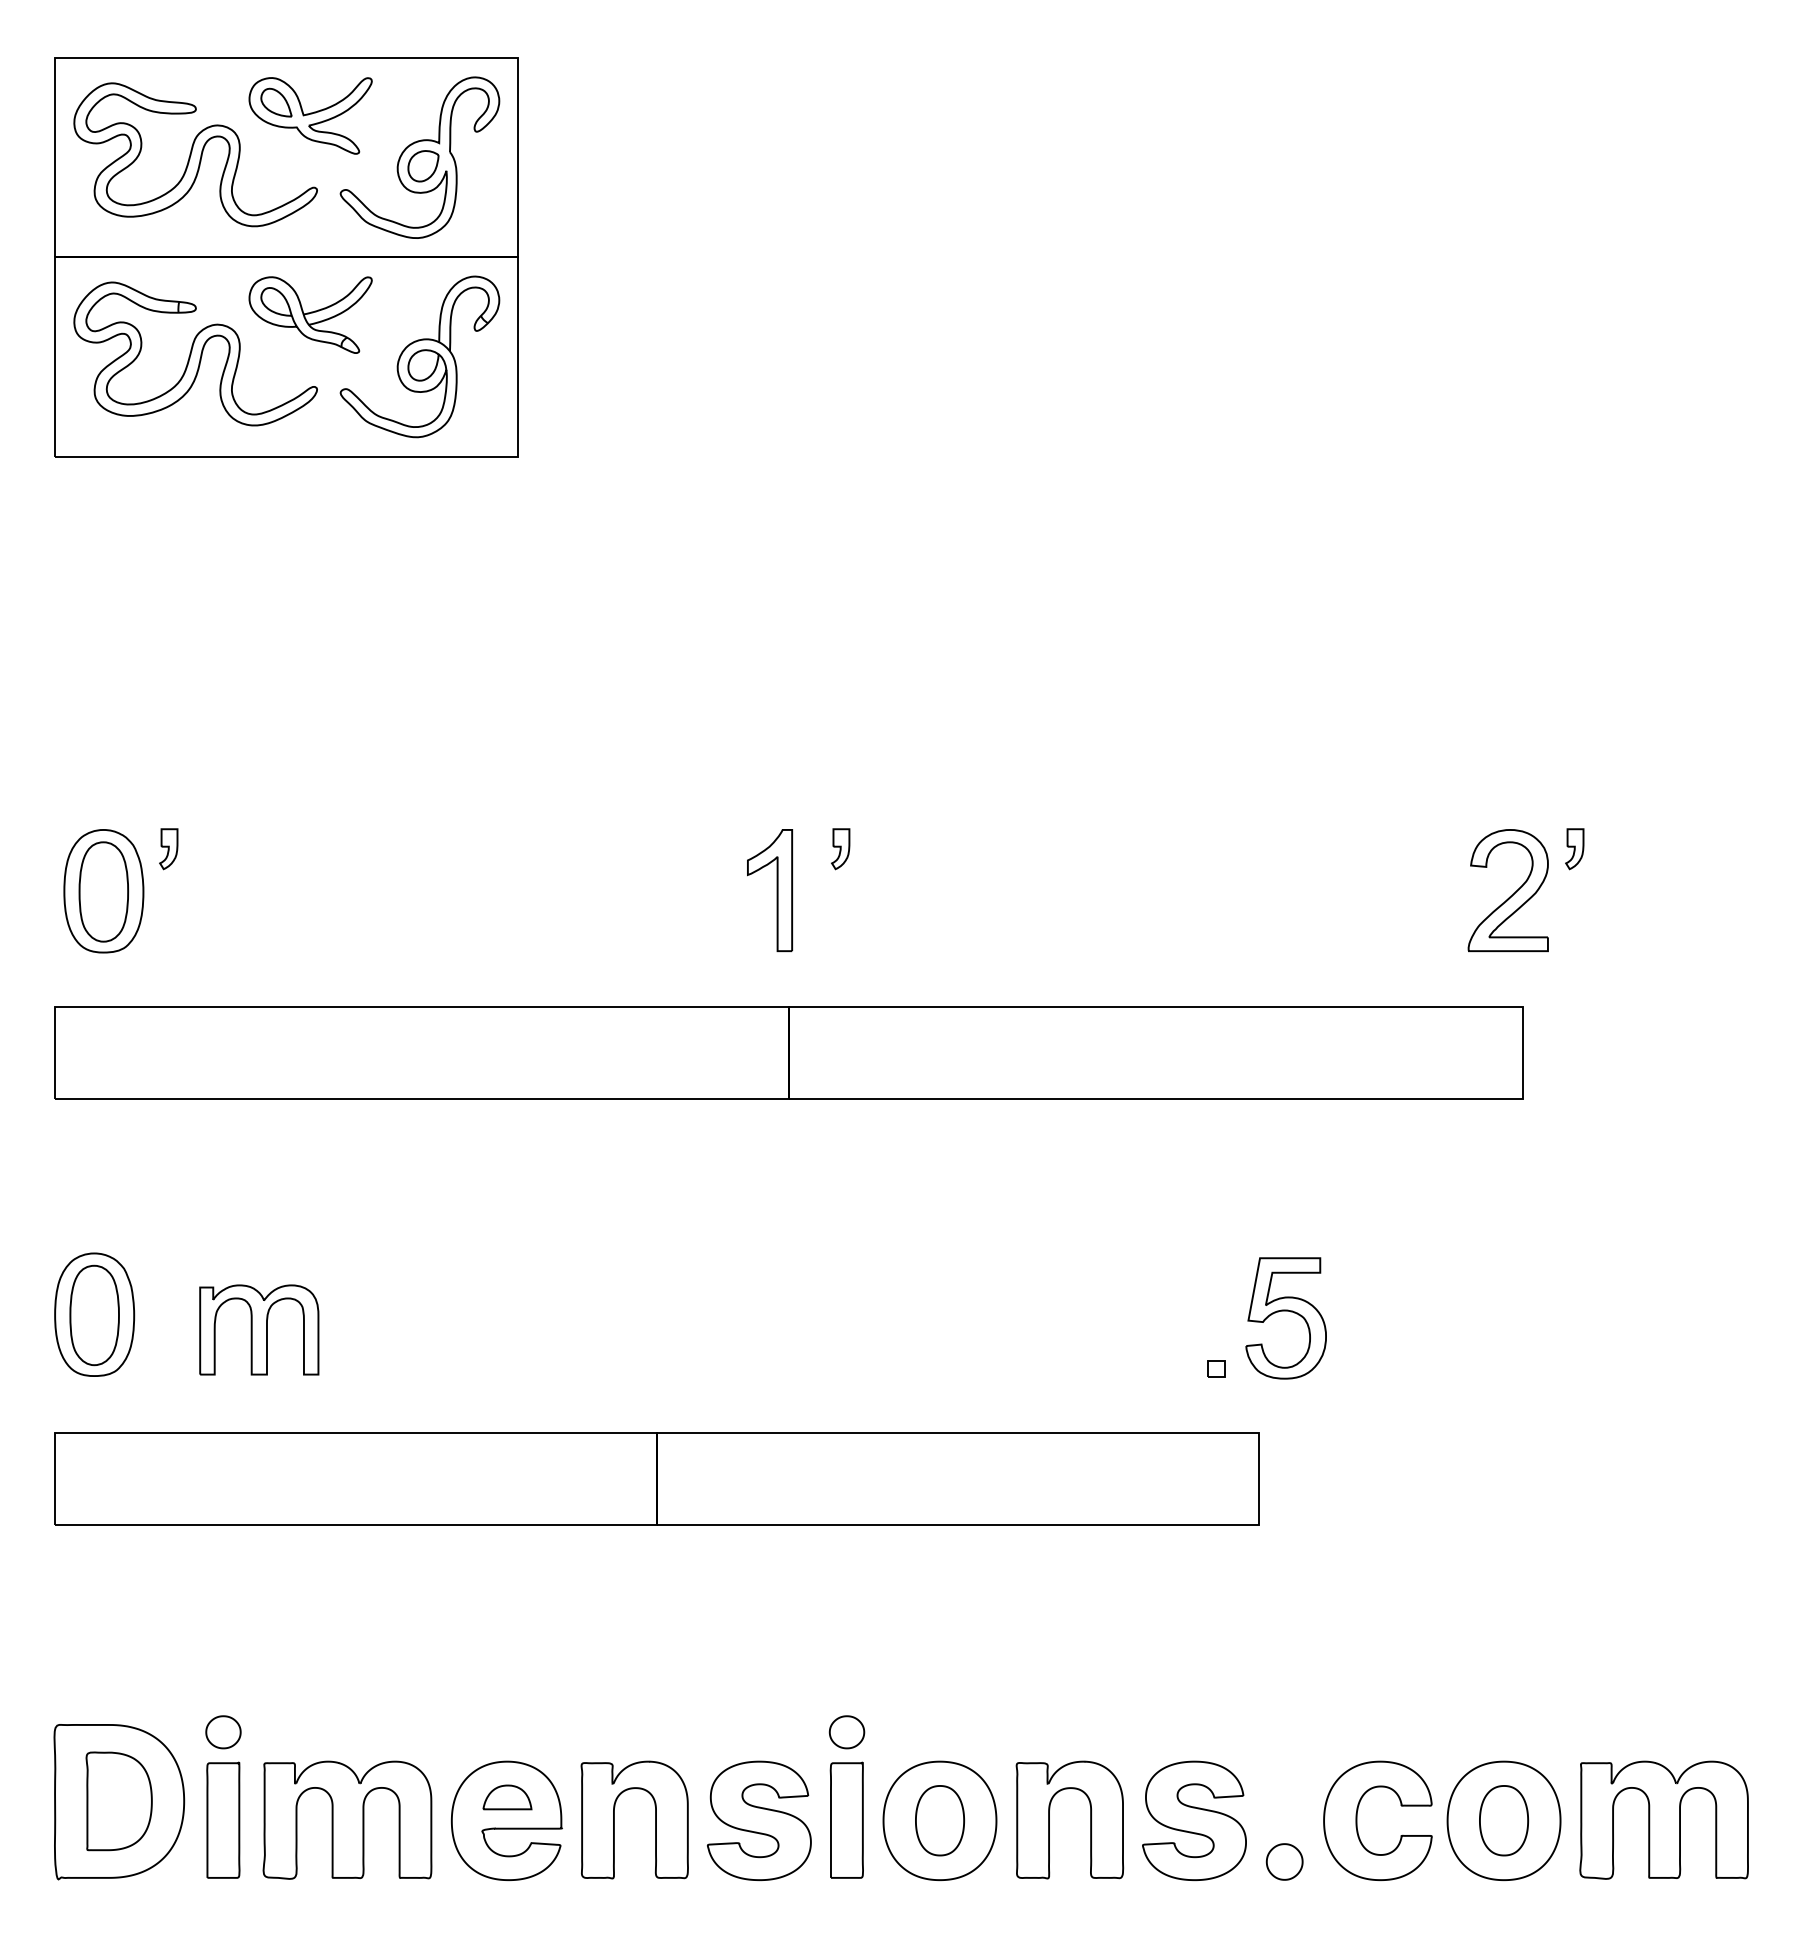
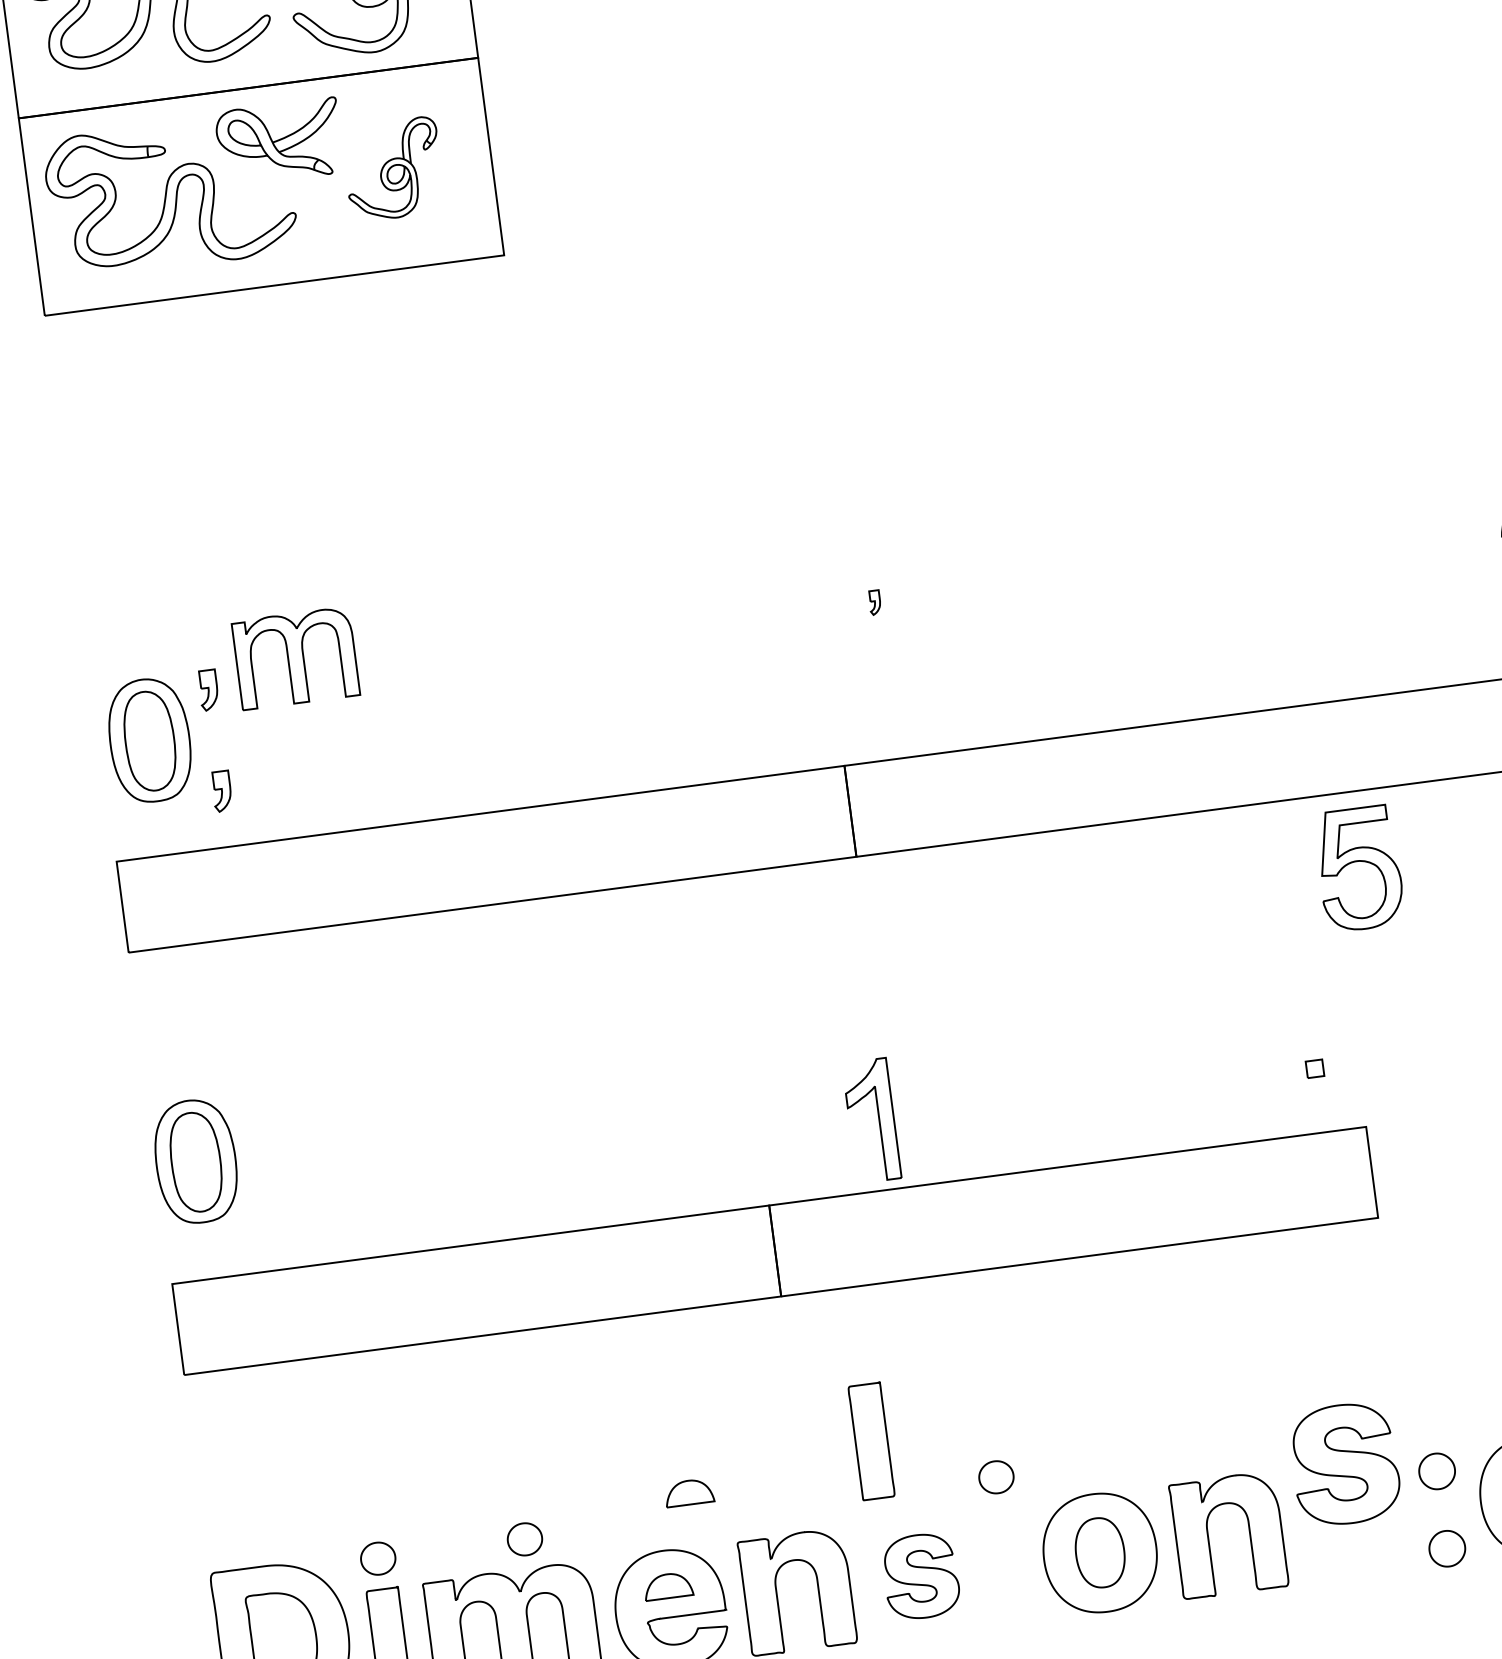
part: (419, 356) -> (393, 169), size x0.6
part: (840, 849) -> (874, 602), size x0.6
part: (776, 890) -> (878, 1119), moved
part: (168, 951) -> (221, 791), added
part: (1285, 1311) -> (1357, 862), moved
part: (259, 1329) -> (295, 657), moved
part: (540, 1707) -> (689, 1492), added
part: (371, 1732) -> (525, 1539), added
part: (1284, 1783) -> (1436, 1470), added
part: (846, 1819) -> (871, 1440), moved
part: (759, 1820) -> (921, 1576), size x0.7
part: (1194, 1820) -> (1345, 1463), moved

